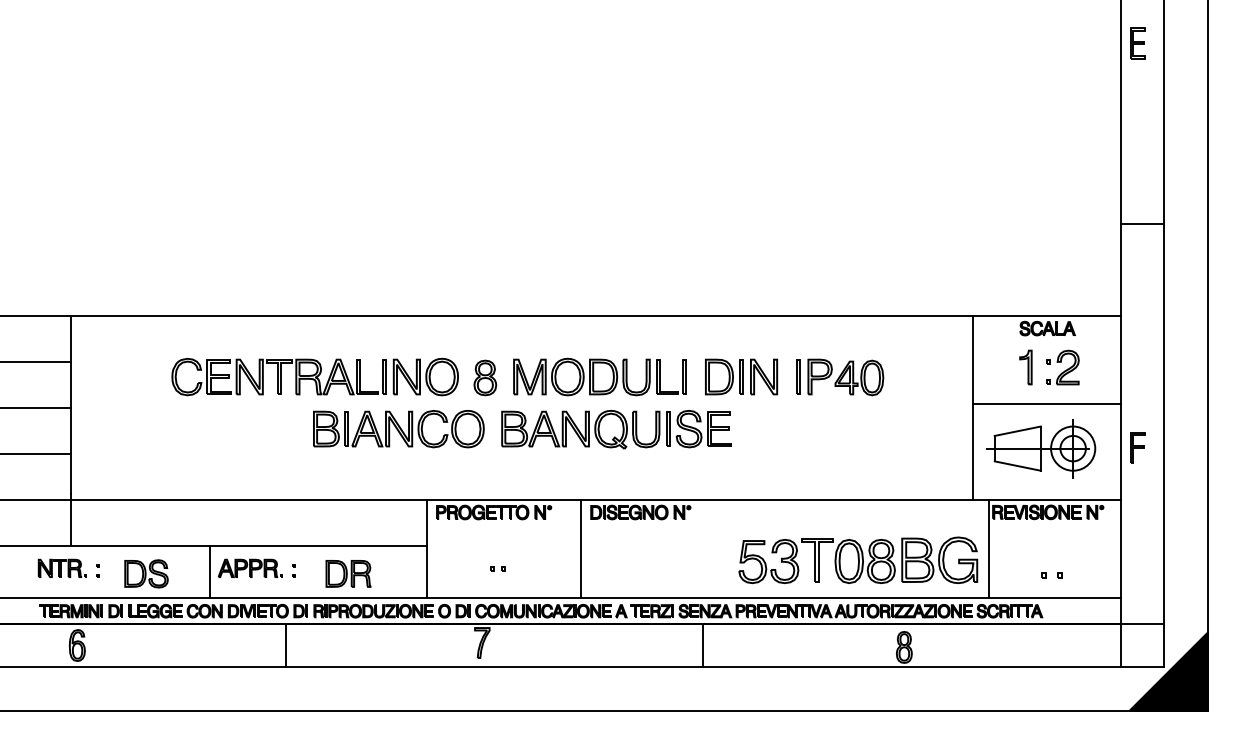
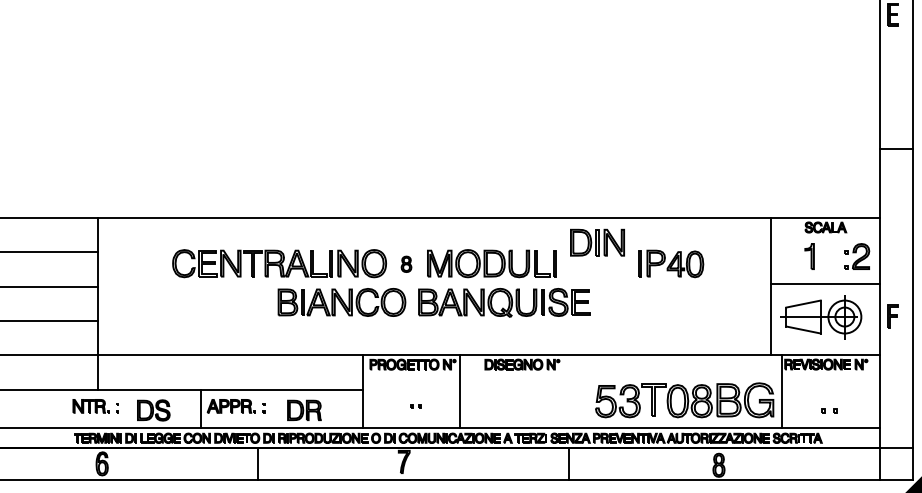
part: (1062, 367) -> (857, 256), moved
part: (741, 376) -> (597, 242), moved
part: (485, 377) -> (406, 263), size x0.6
line: (581, 549) -> (460, 392), moved

